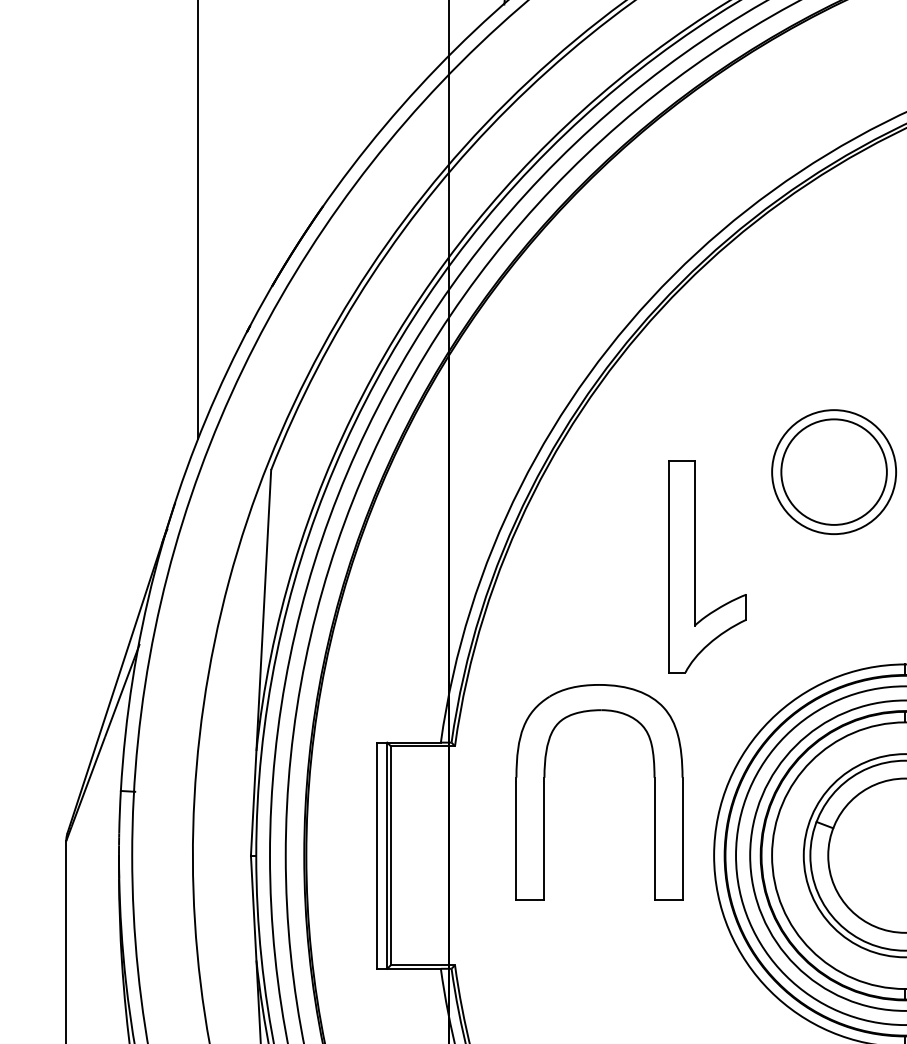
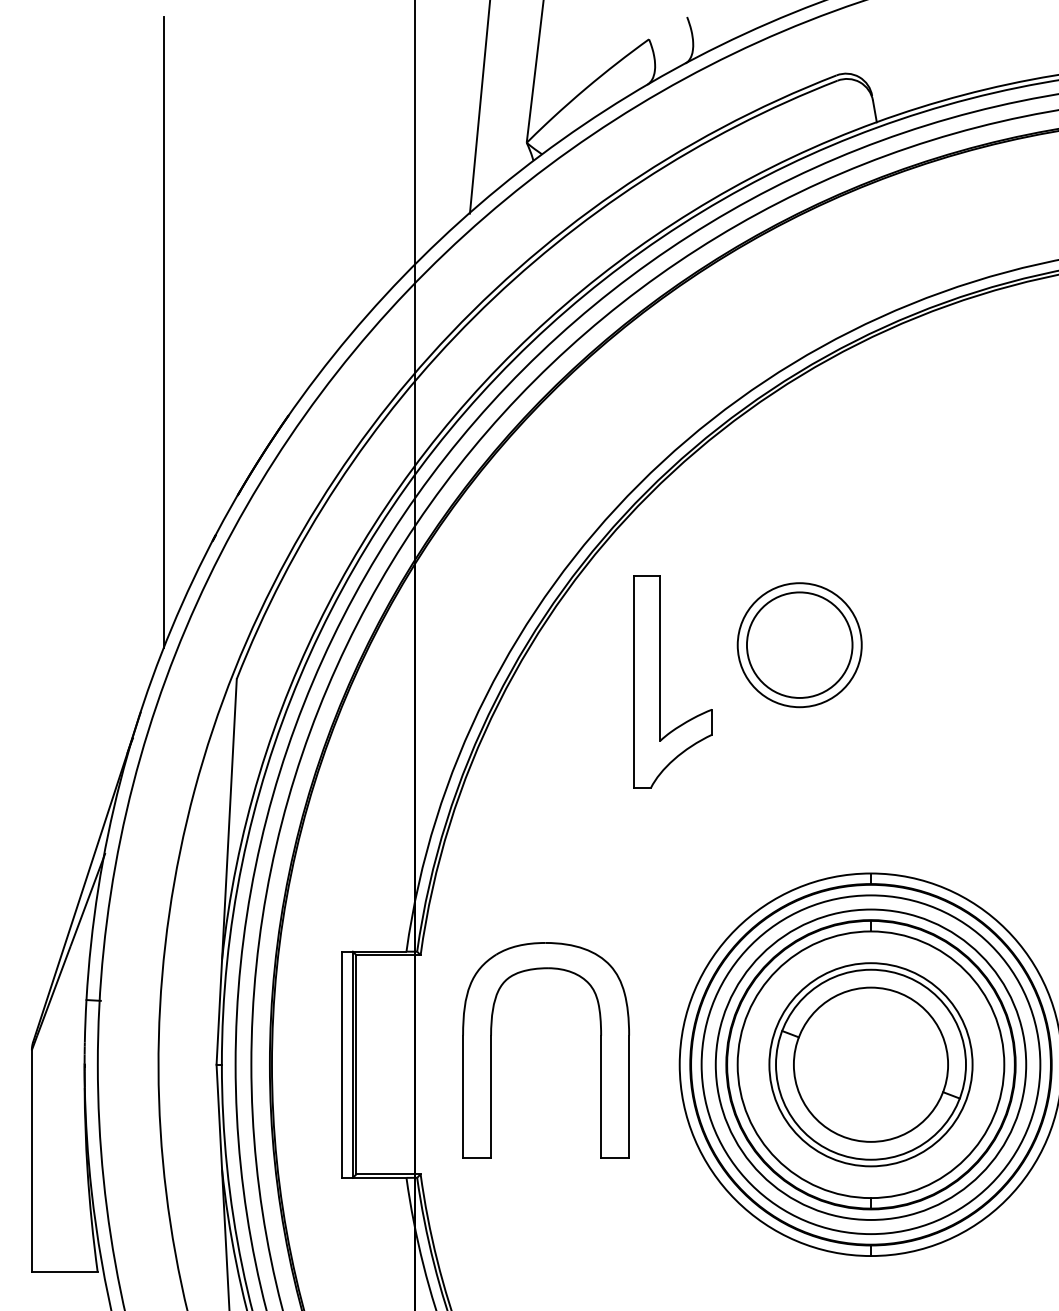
part: (833, 472) -> (799, 645), moved
part: (694, 566) -> (660, 681), moved
part: (544, 792) -> (491, 1050), moved

